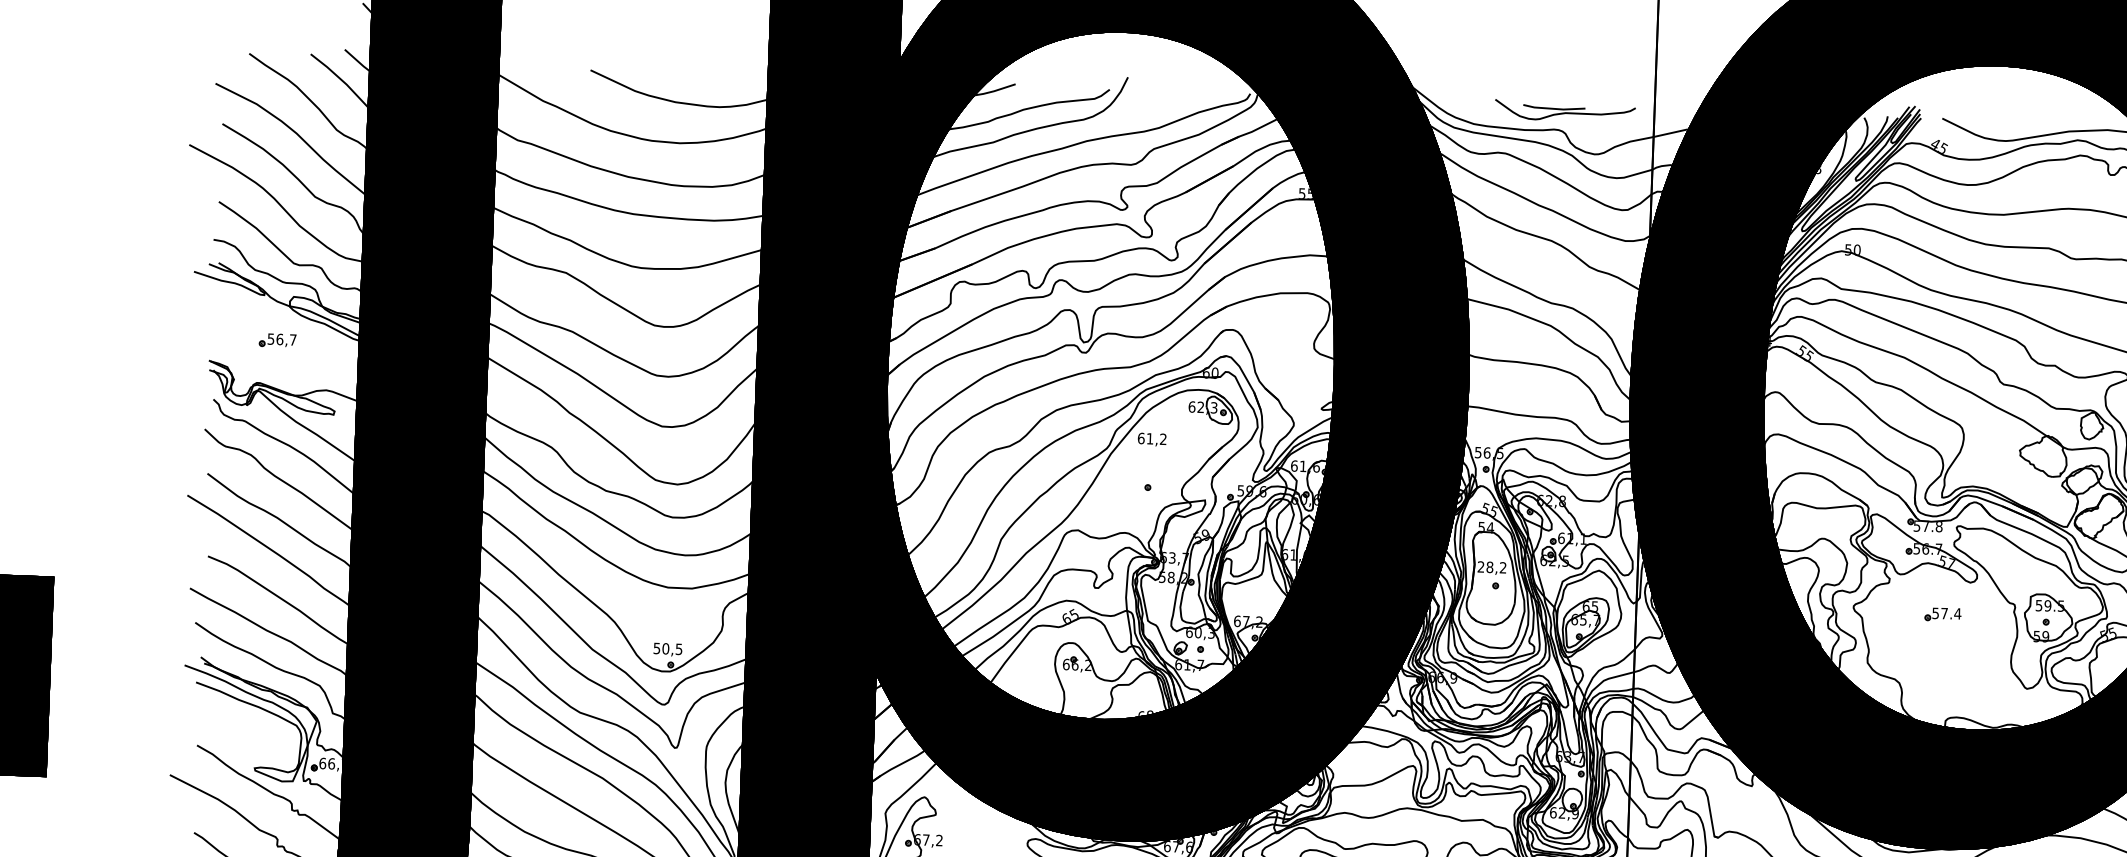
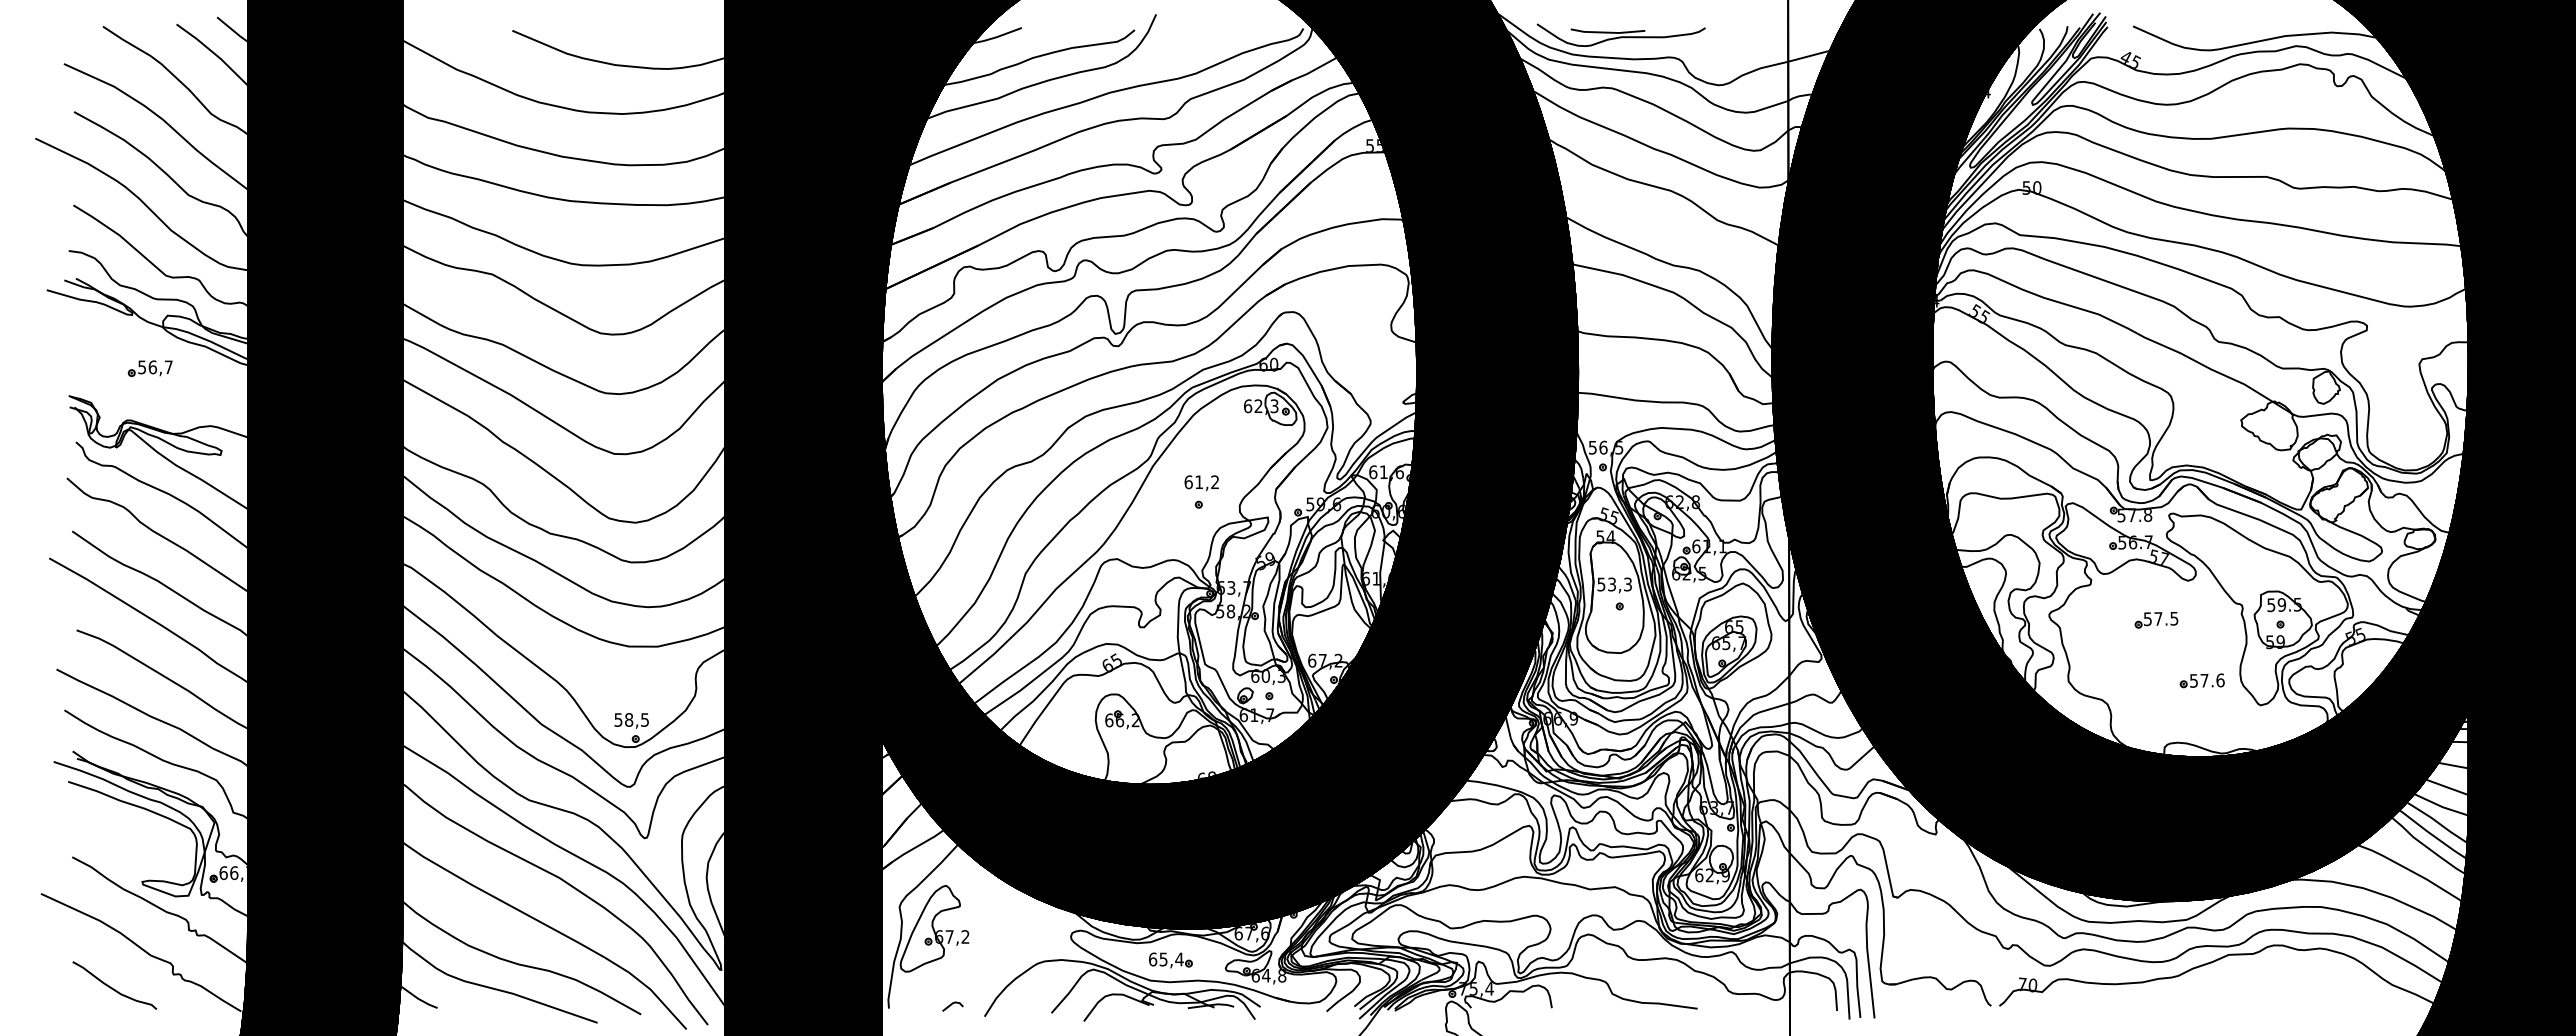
part: (1564, 110) -> (1620, 34), moved
text: (1818, 169) -> (1987, 93), 69.8 -> 48.4
text: (1151, 439) -> (1201, 483), moved
text: (1491, 567) -> (1614, 584), 28,2 -> 53,3
text: (1957, 613) -> (2174, 618), 57.4 -> 57.5
text: (666, 648) -> (629, 719), 50,5 -> 58,5
part: (1978, 666) -> (2201, 680), added

